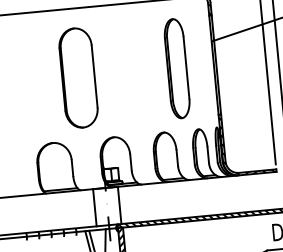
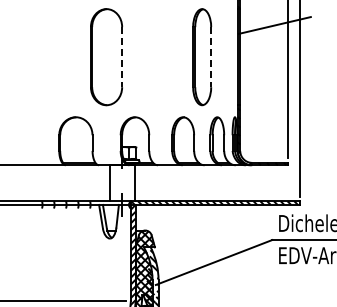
line: (186, 68) -> (211, 57), solid -> dashed
line: (95, 76) -> (122, 57), solid -> dashed

